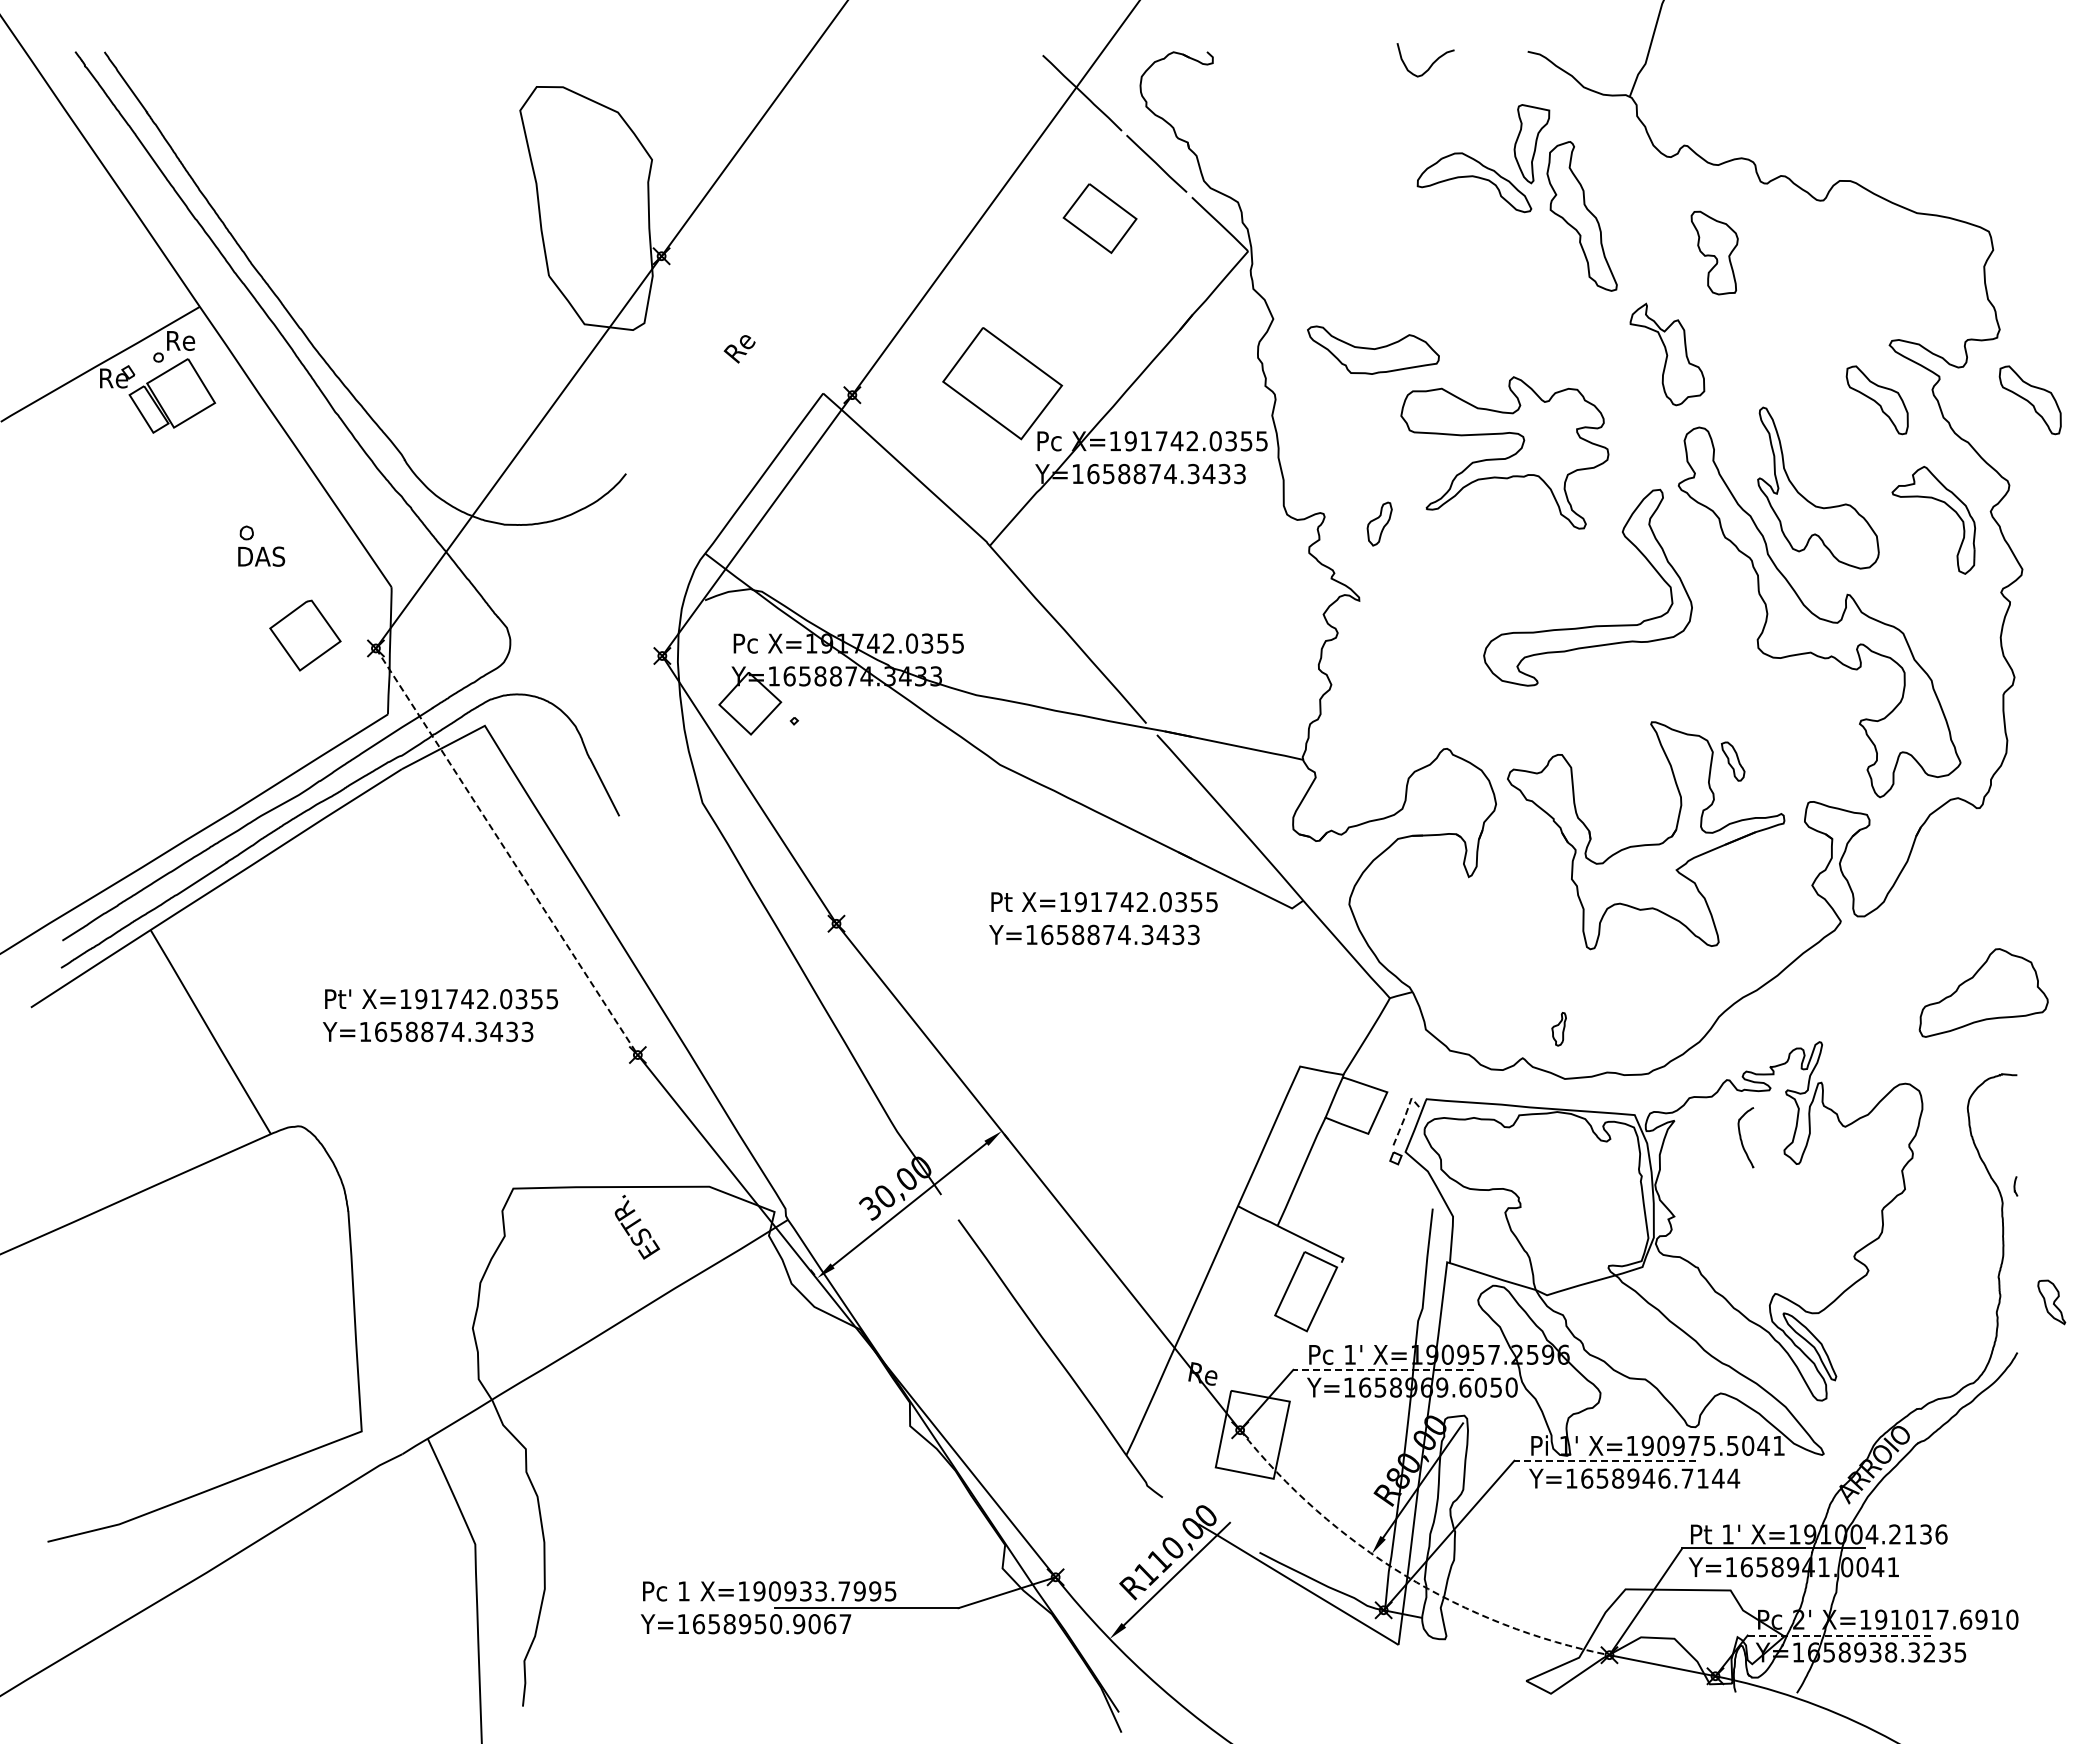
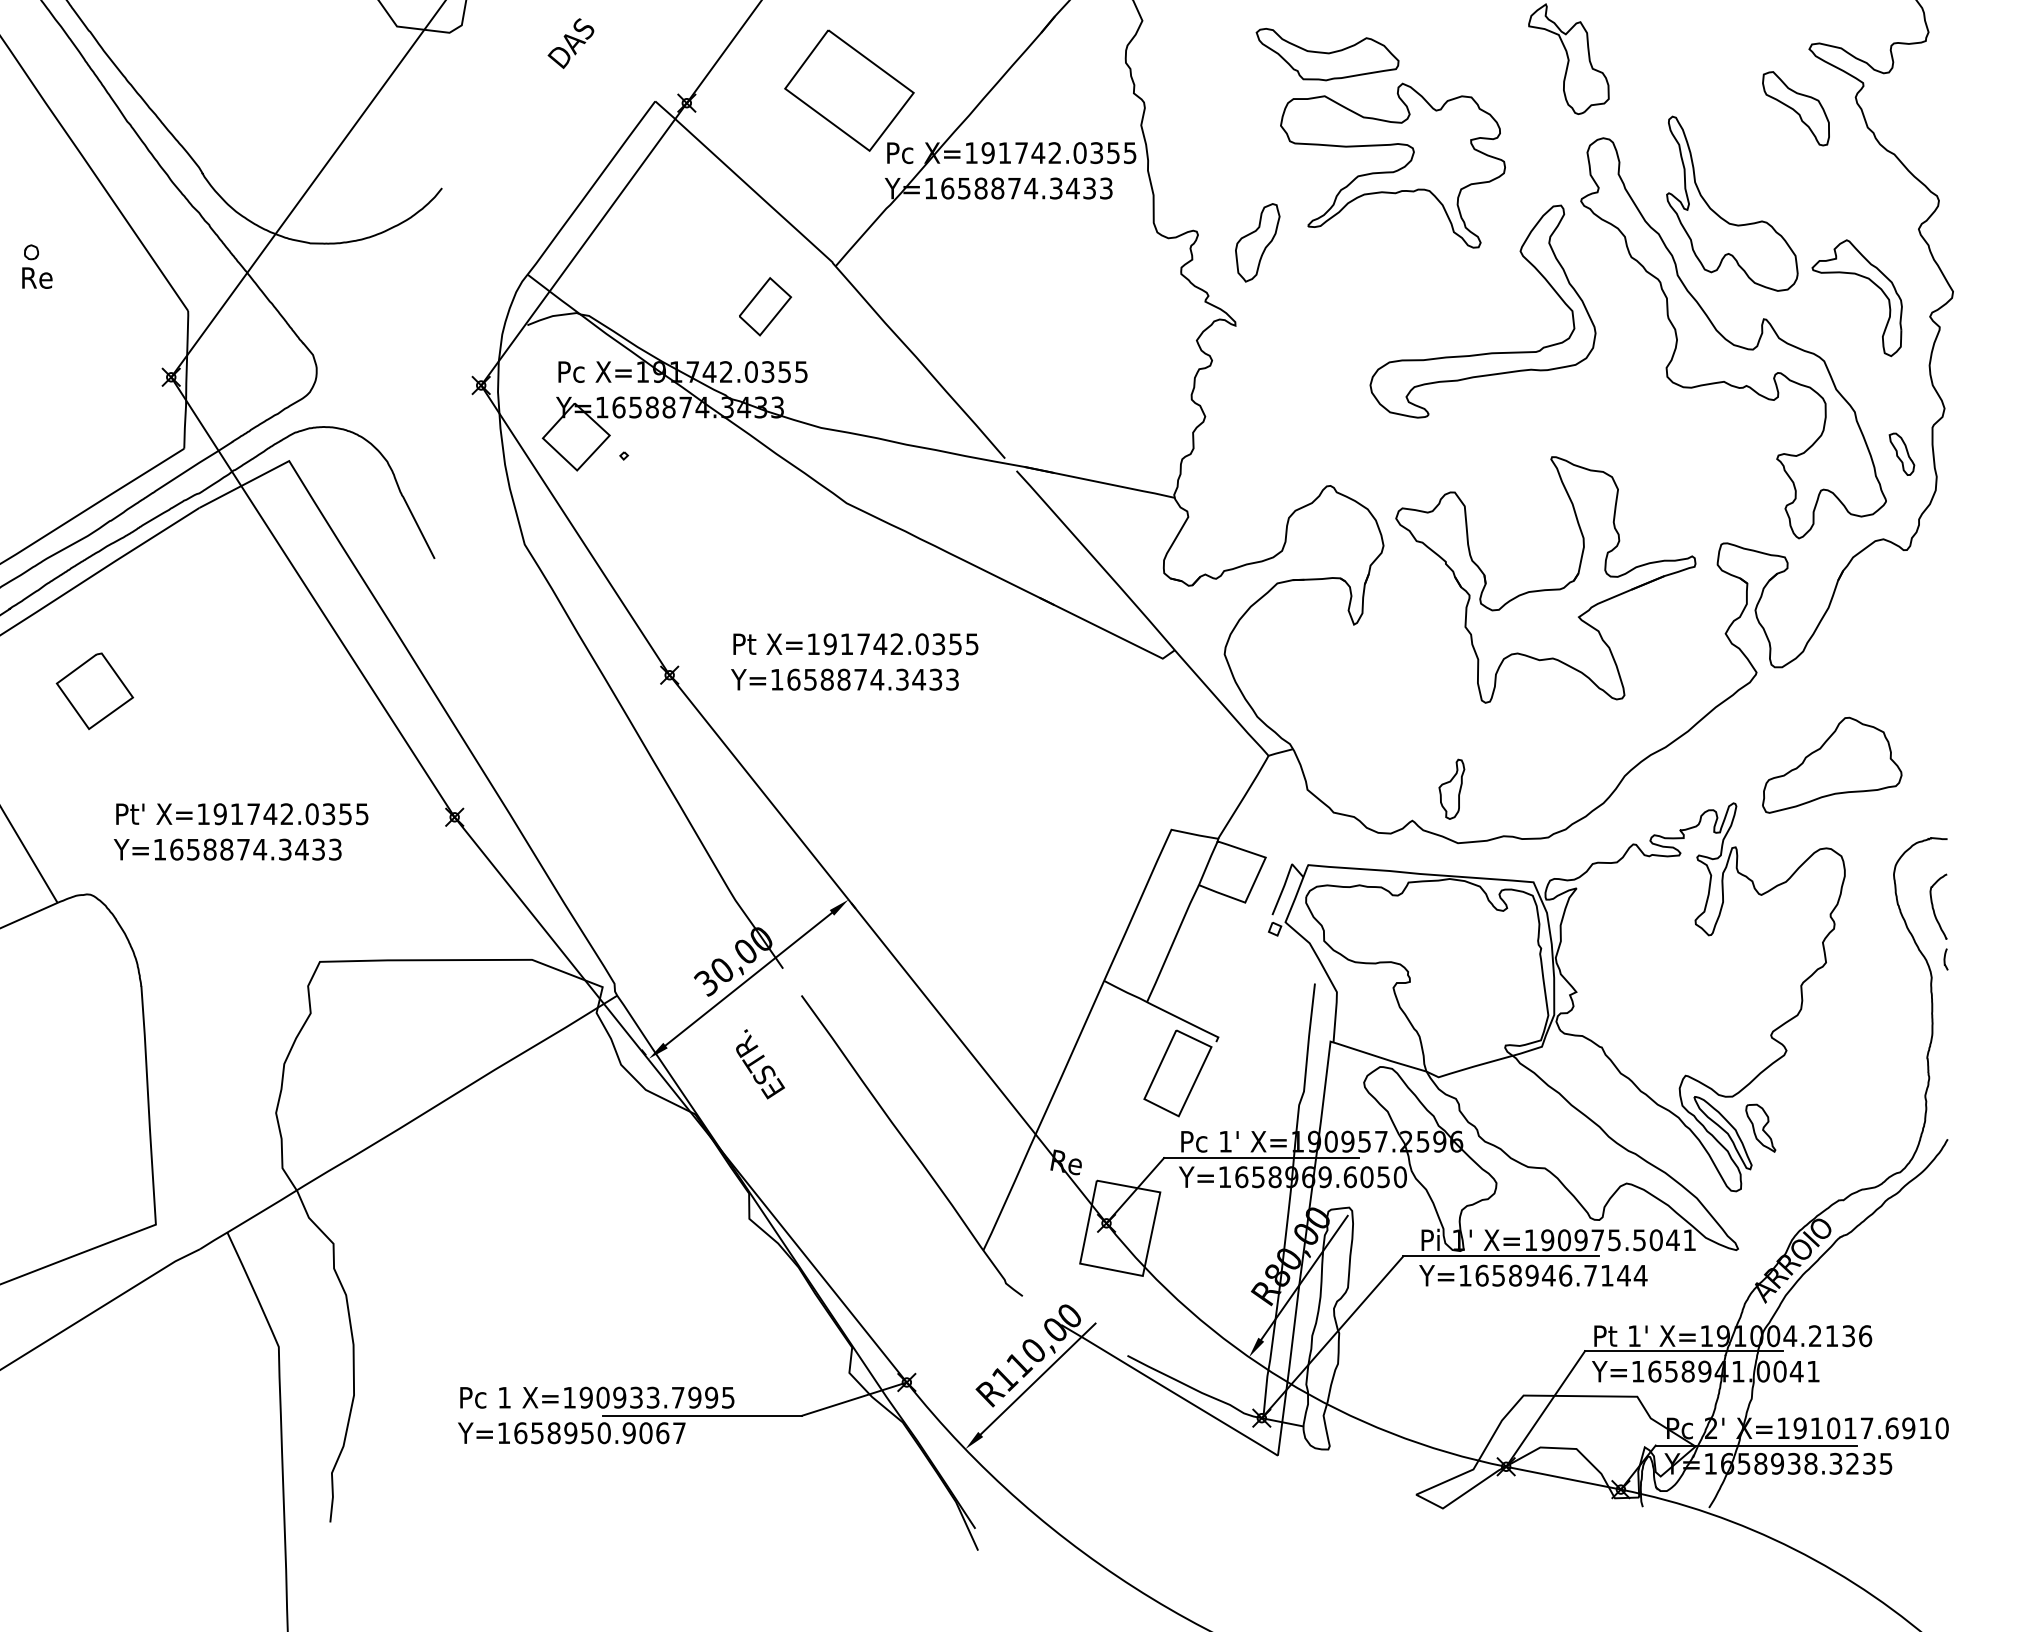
text: (747, 338) -> (573, 41), Re -> DAS
part: (1373, 349) -> (1327, 53), moved
part: (2029, 400) -> (1960, 108), removed
part: (1938, 501) -> (1862, 277), moved
part: (1379, 523) -> (1257, 242), size x1.67
text: (262, 556) -> (48, 277), DAS -> Re
part: (924, 582) -> (764, 305), added
part: (305, 635) -> (95, 691), moved
part: (1732, 761) -> (1901, 454), moved
line: (506, 851) -> (312, 597), dashed -> solid
text: (1103, 918) -> (854, 661), moved
part: (1983, 992) -> (1831, 764), moved
text: (440, 1015) -> (241, 831), moved
part: (1558, 1029) -> (1451, 789), size x1.67
line: (1405, 1114) -> (1285, 881), dashed -> solid
curve: (1741, 1137) -> (1933, 906), moved
text: (636, 1226) -> (759, 1063), moved
part: (2051, 1302) -> (1760, 1128), moved
line: (1383, 1369) -> (1261, 1157), dashed -> solid
line: (1605, 1460) -> (1501, 1256), dashed -> solid
arc: (1404, 1575) -> (1284, 1380), dashed -> solid
line: (1840, 1635) -> (1756, 1445), dashed -> solid

